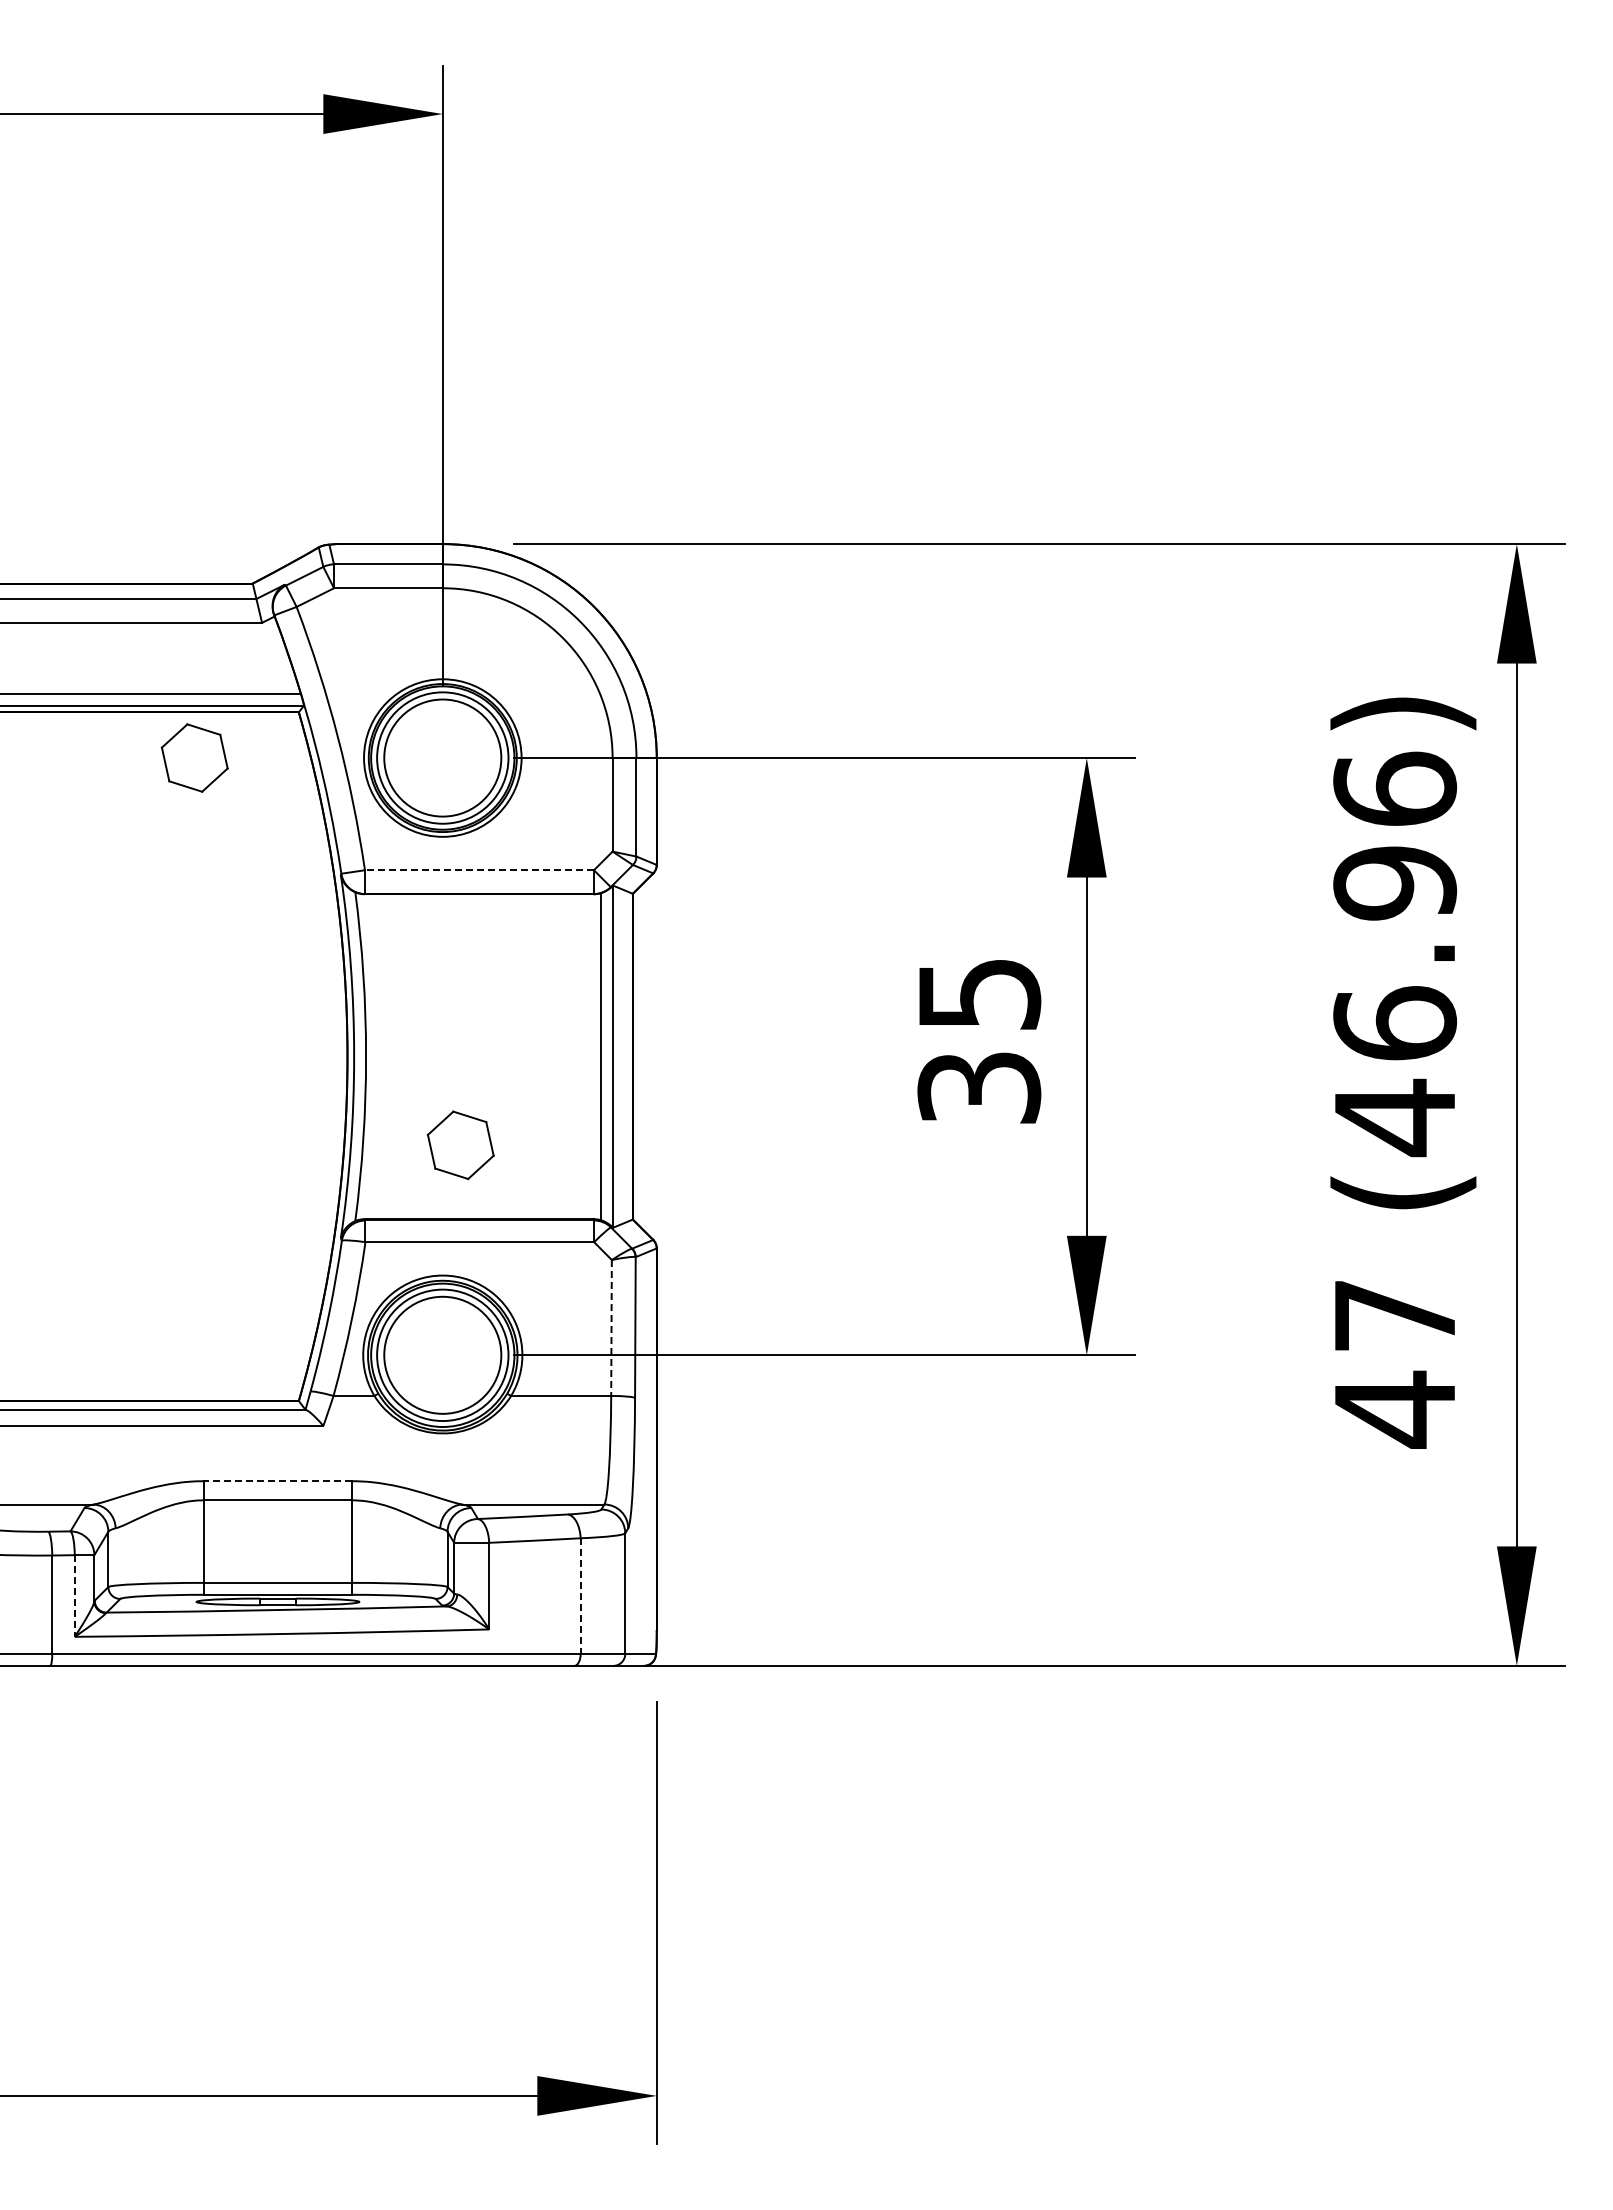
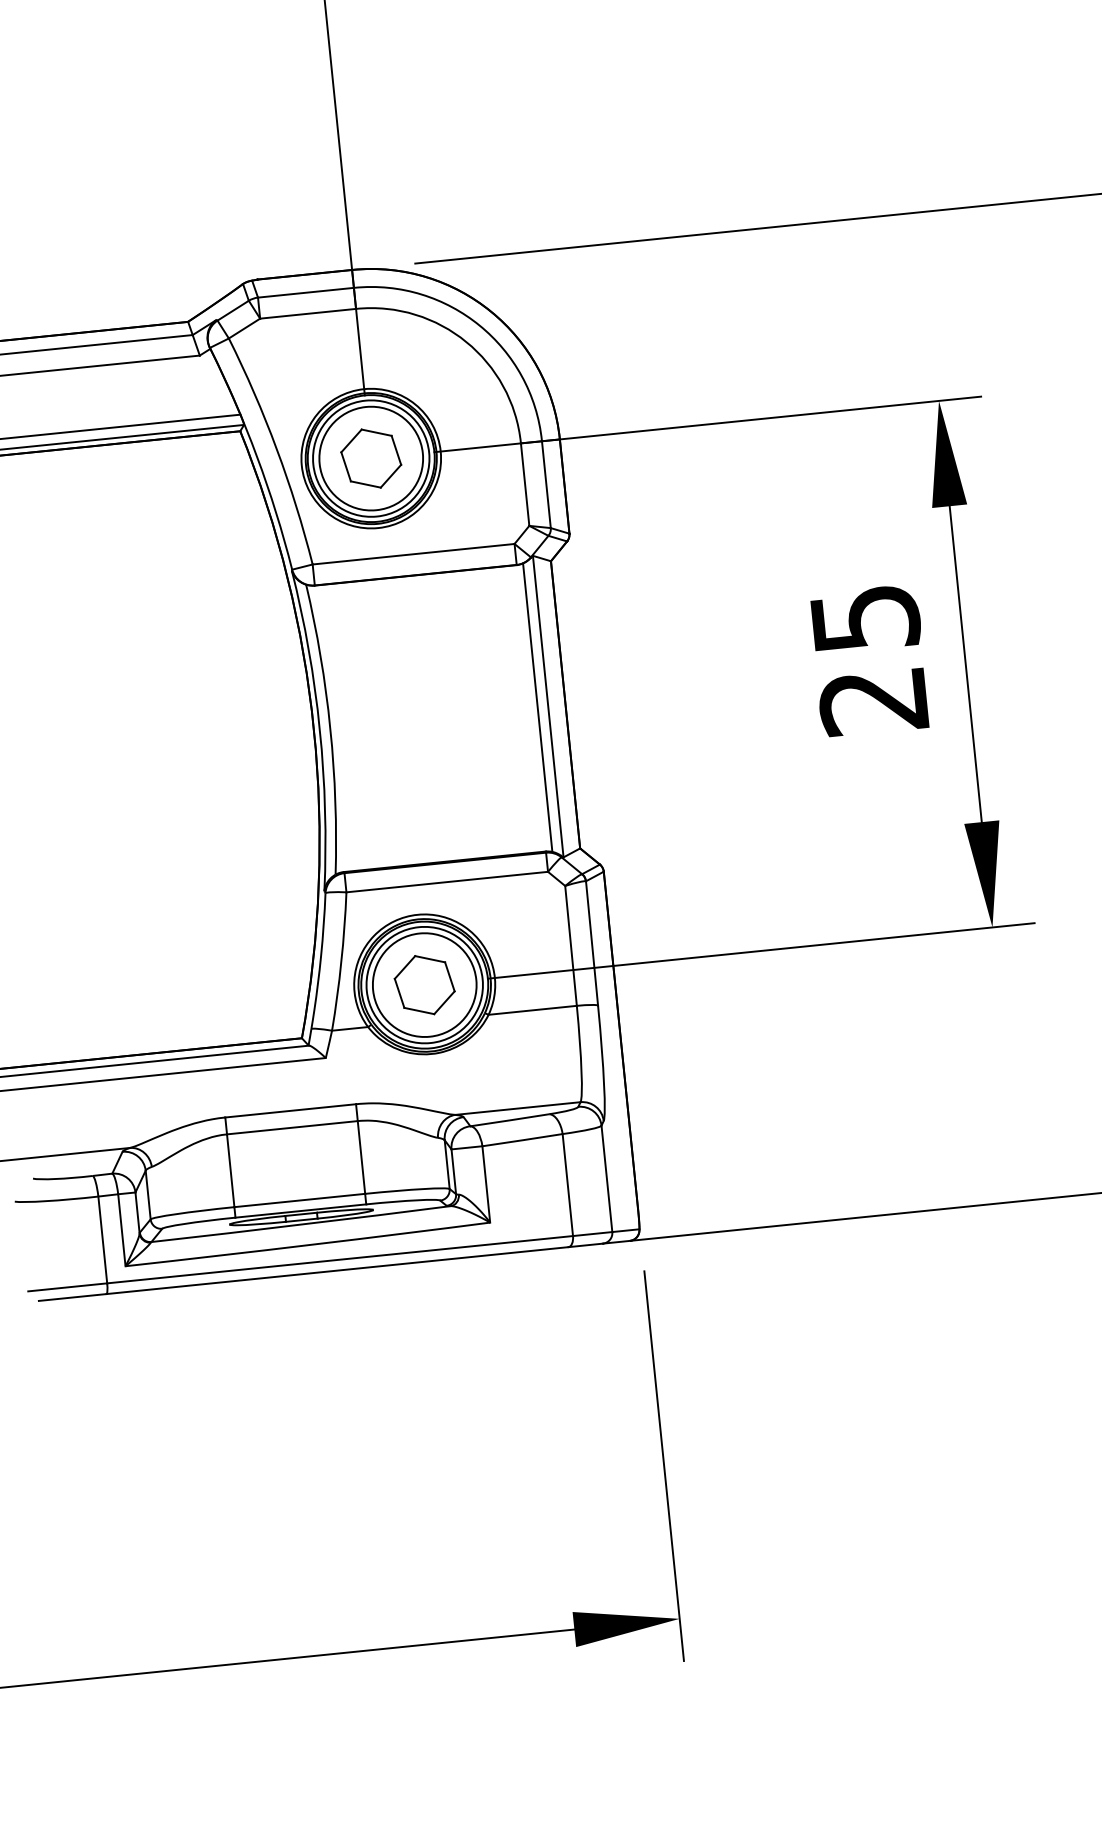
part: (194, 757) -> (370, 458), moved
line: (479, 870) -> (413, 554), dashed -> solid
text: (979, 1087) -> (873, 700), 35 -> 25
part: (460, 1145) -> (424, 985), moved
line: (611, 1327) -> (570, 945), dashed -> solid
line: (277, 1481) -> (290, 1111), dashed -> solid
line: (74, 1596) -> (121, 1230), dashed -> solid
line: (580, 1596) -> (567, 1185), dashed -> solid

